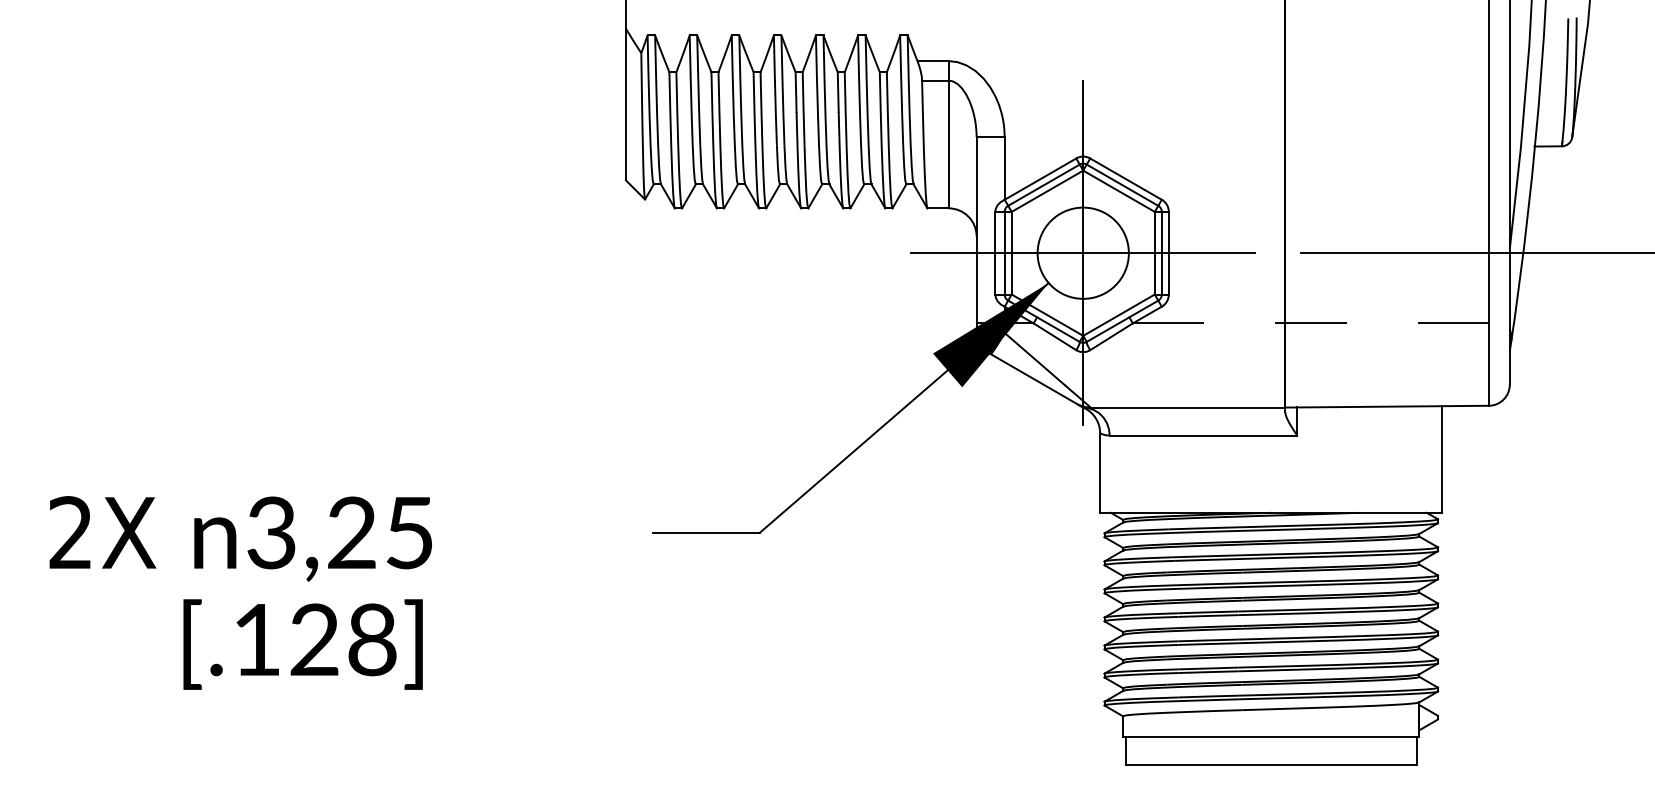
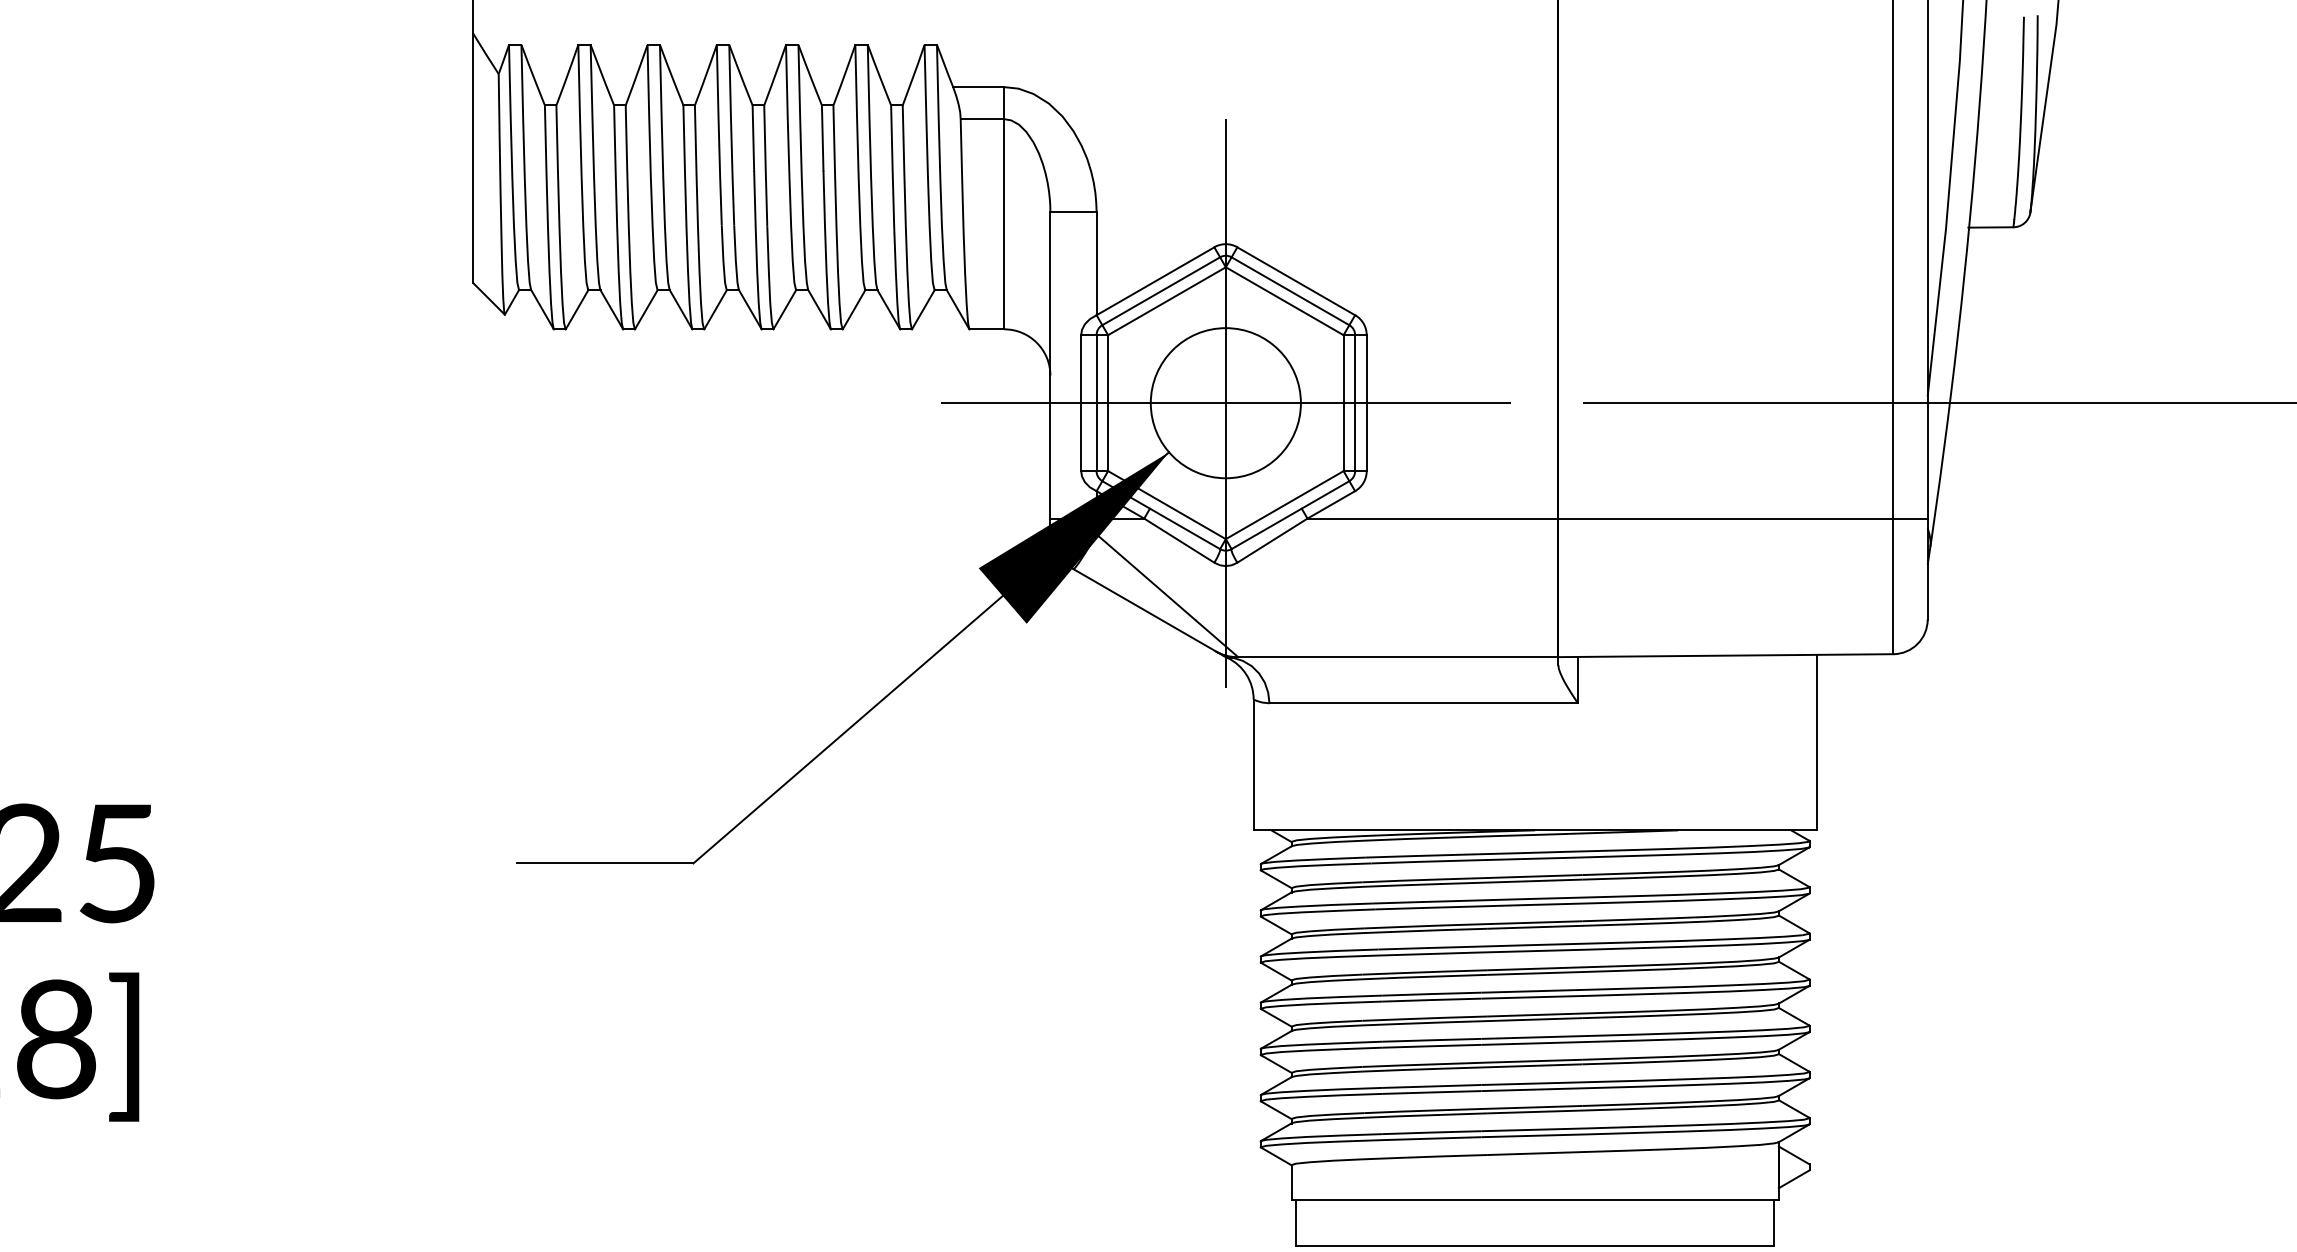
line: (1321, 323) -> (1617, 518), dashed -> solid

